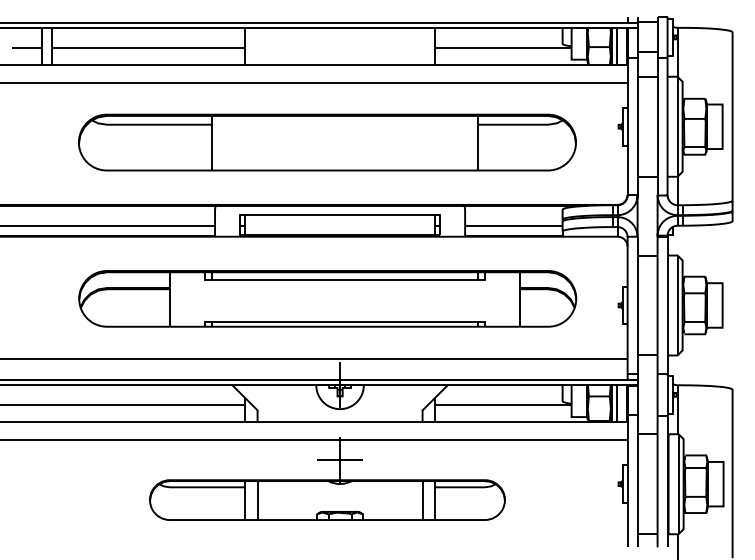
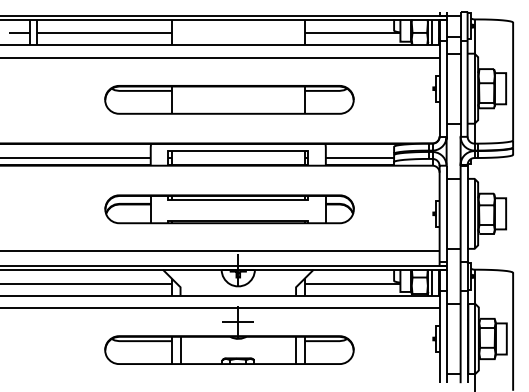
part: (327, 142) -> (229, 99), size x0.71
part: (327, 299) -> (229, 209), size x0.71

